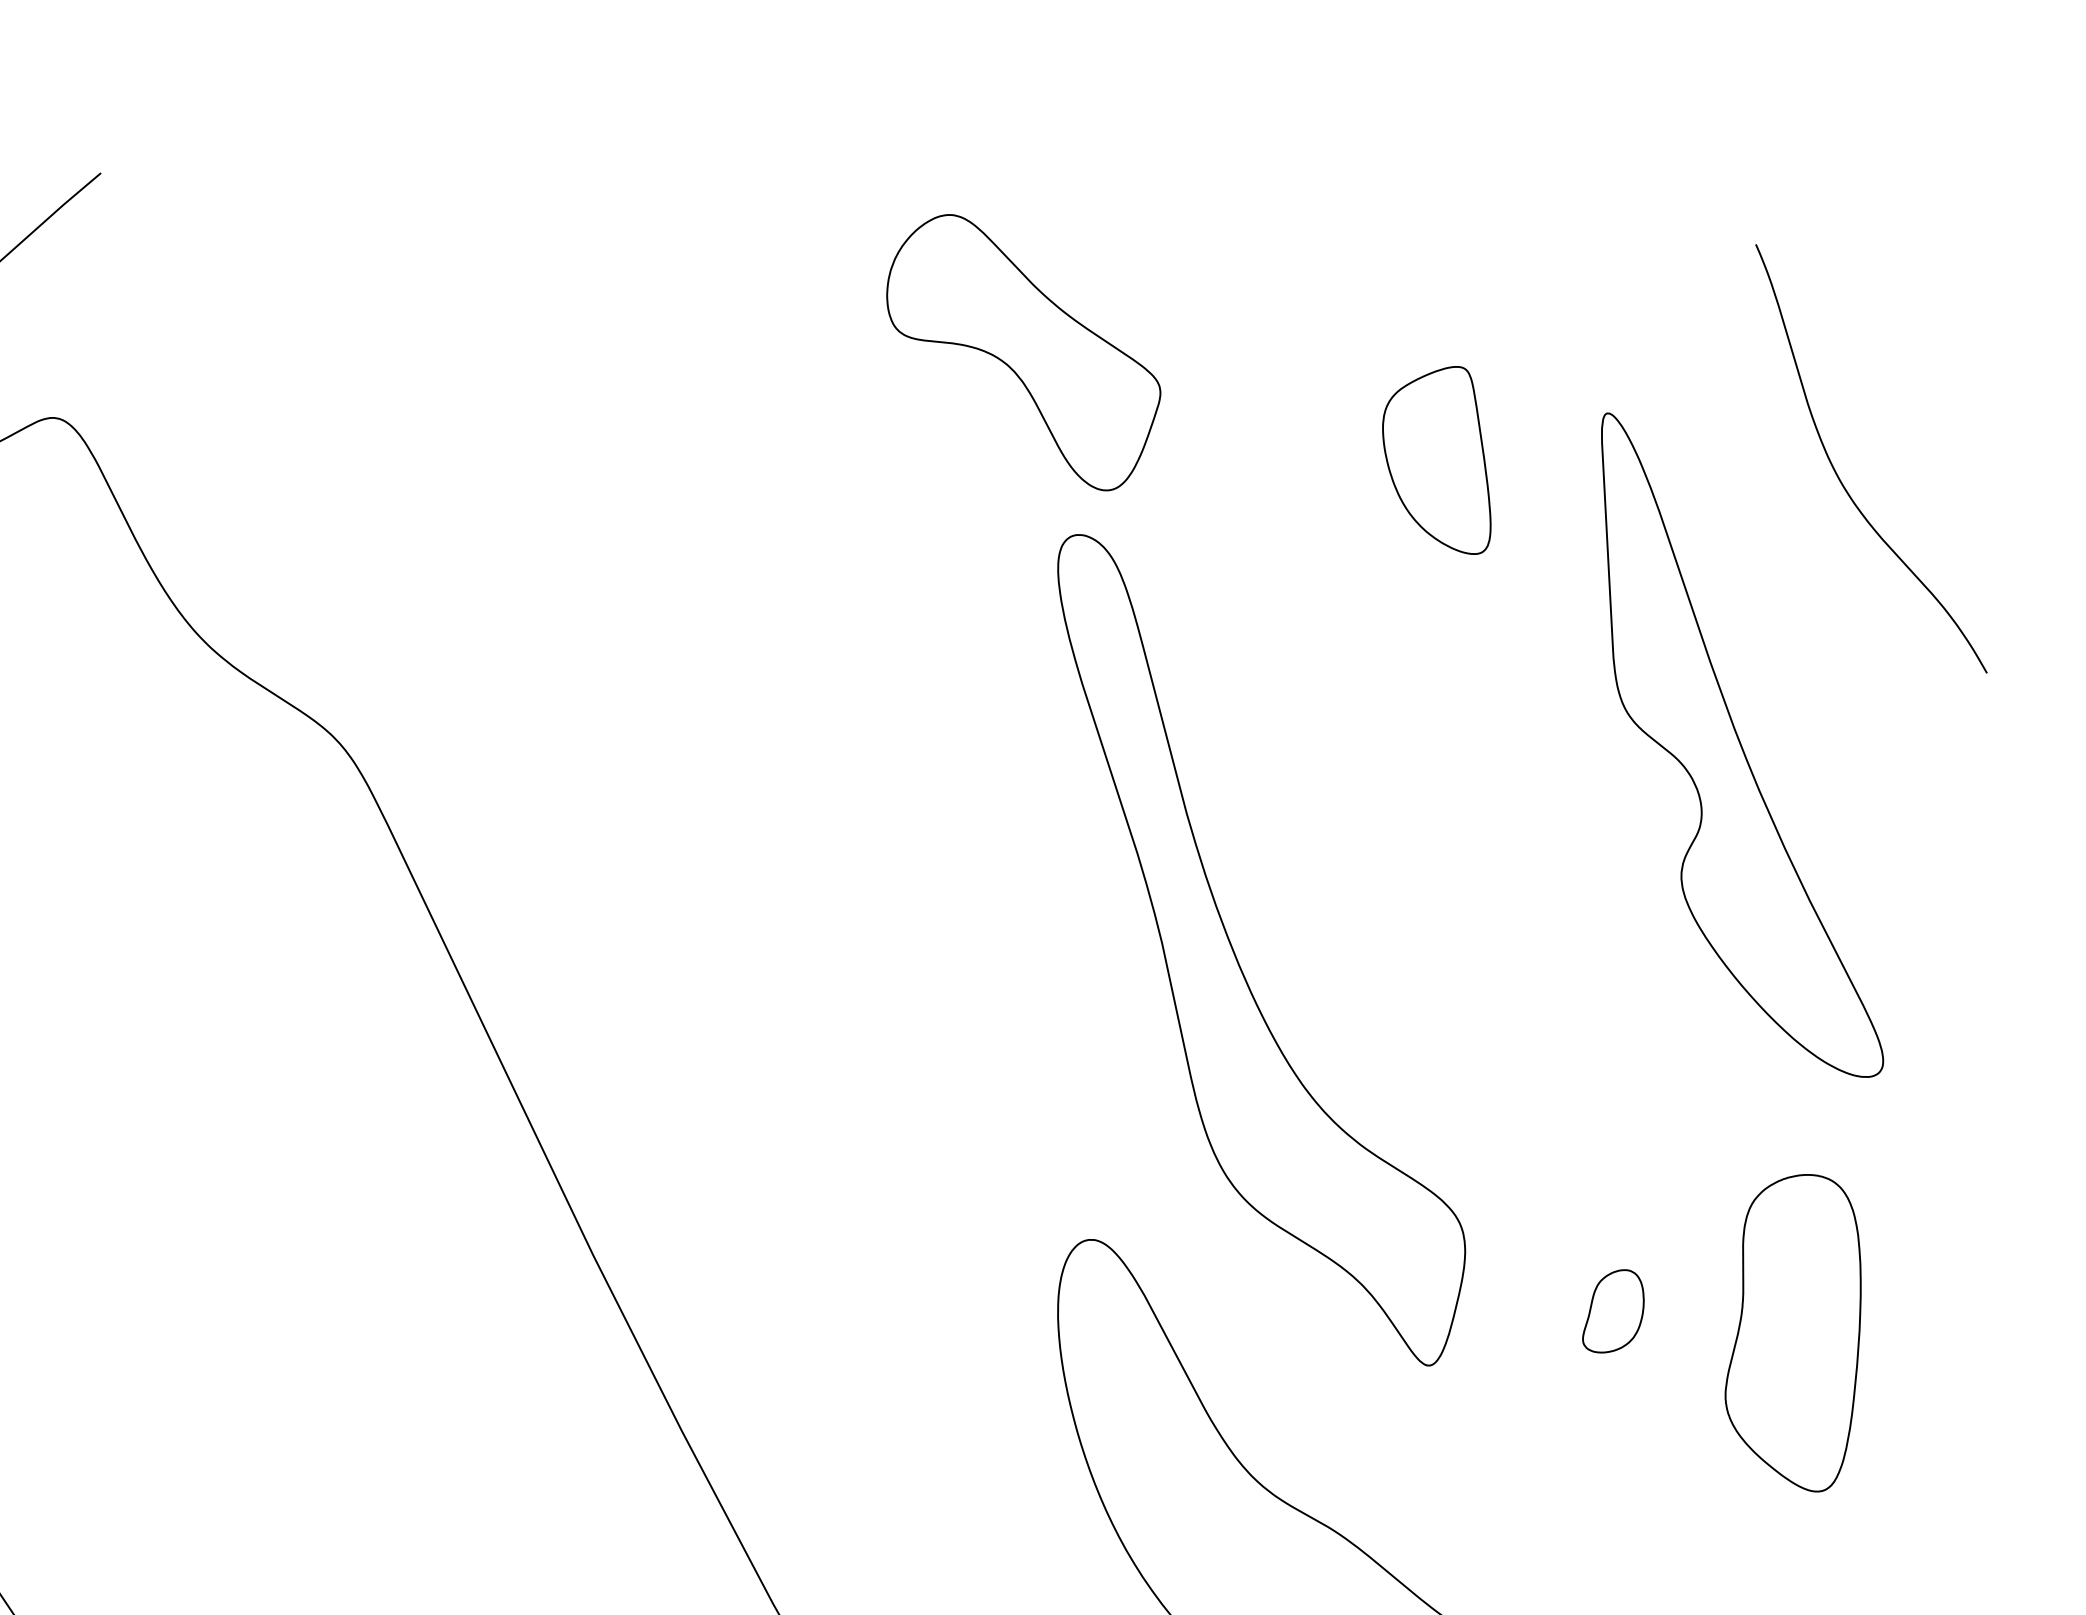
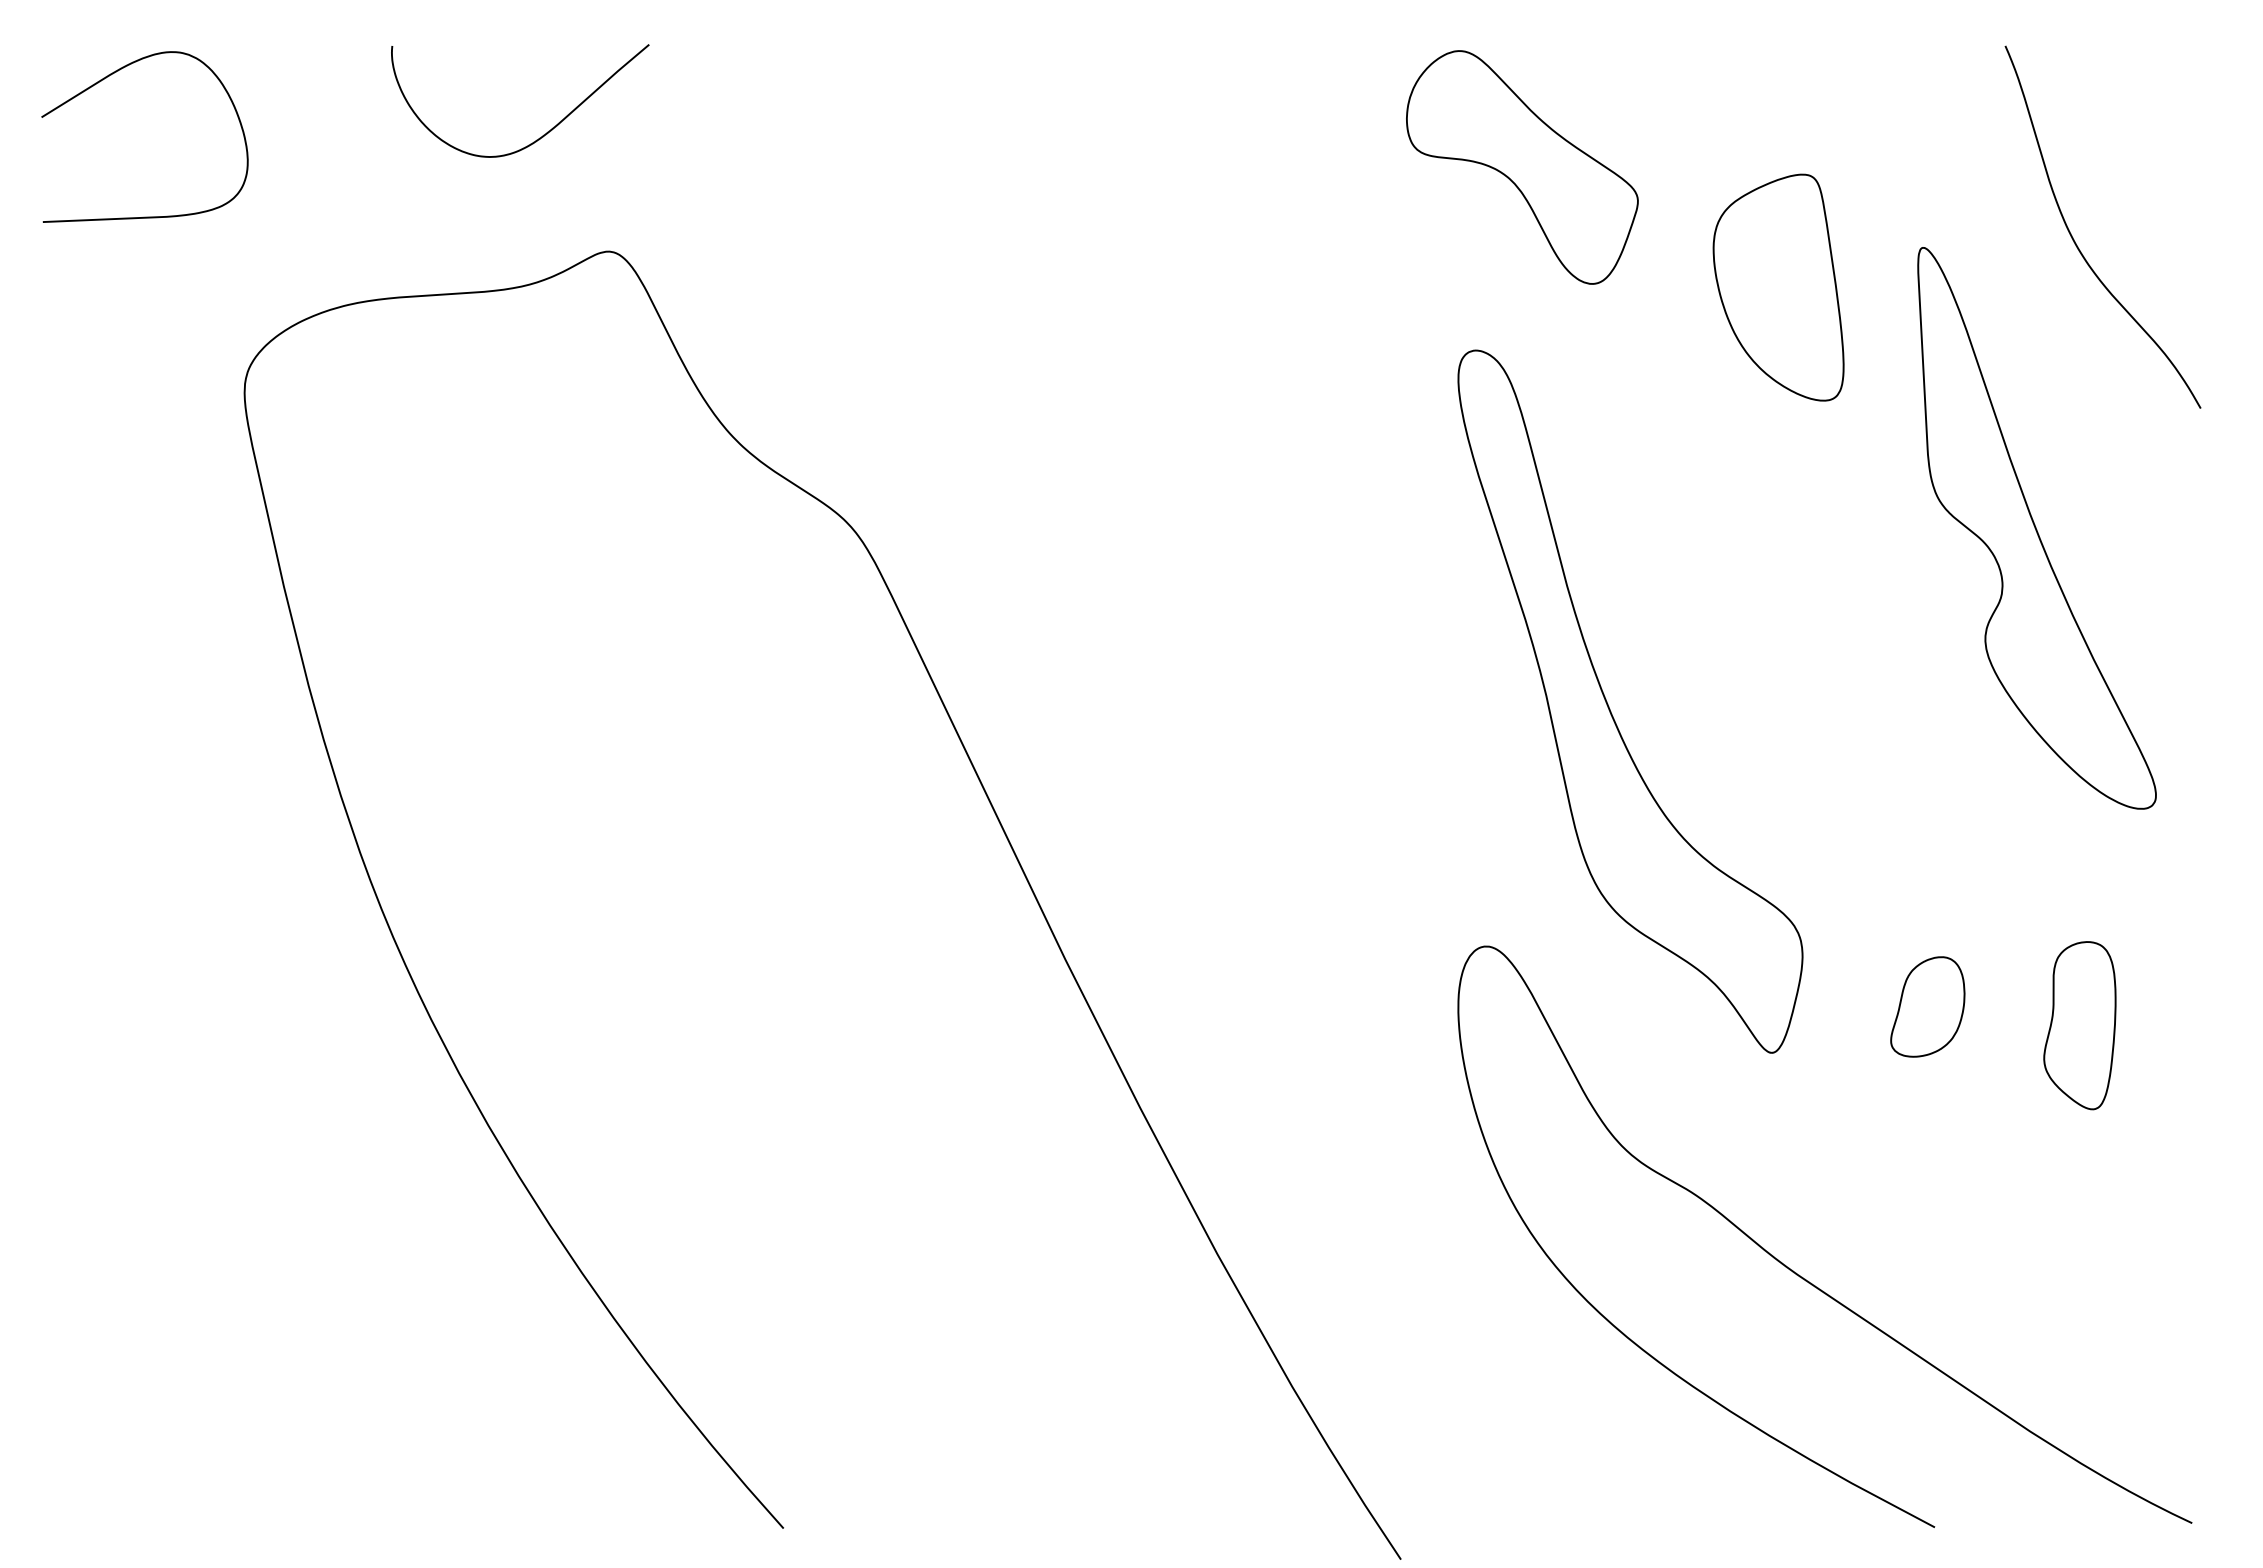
part: (1023, 352) -> (1522, 167), moved
part: (1436, 460) -> (1778, 287), size x1.43
curve: (1837, 473) -> (2074, 239), moved
part: (1612, 1310) -> (1927, 1006), size x1.43
part: (1792, 1333) -> (2079, 1025), size x0.62

